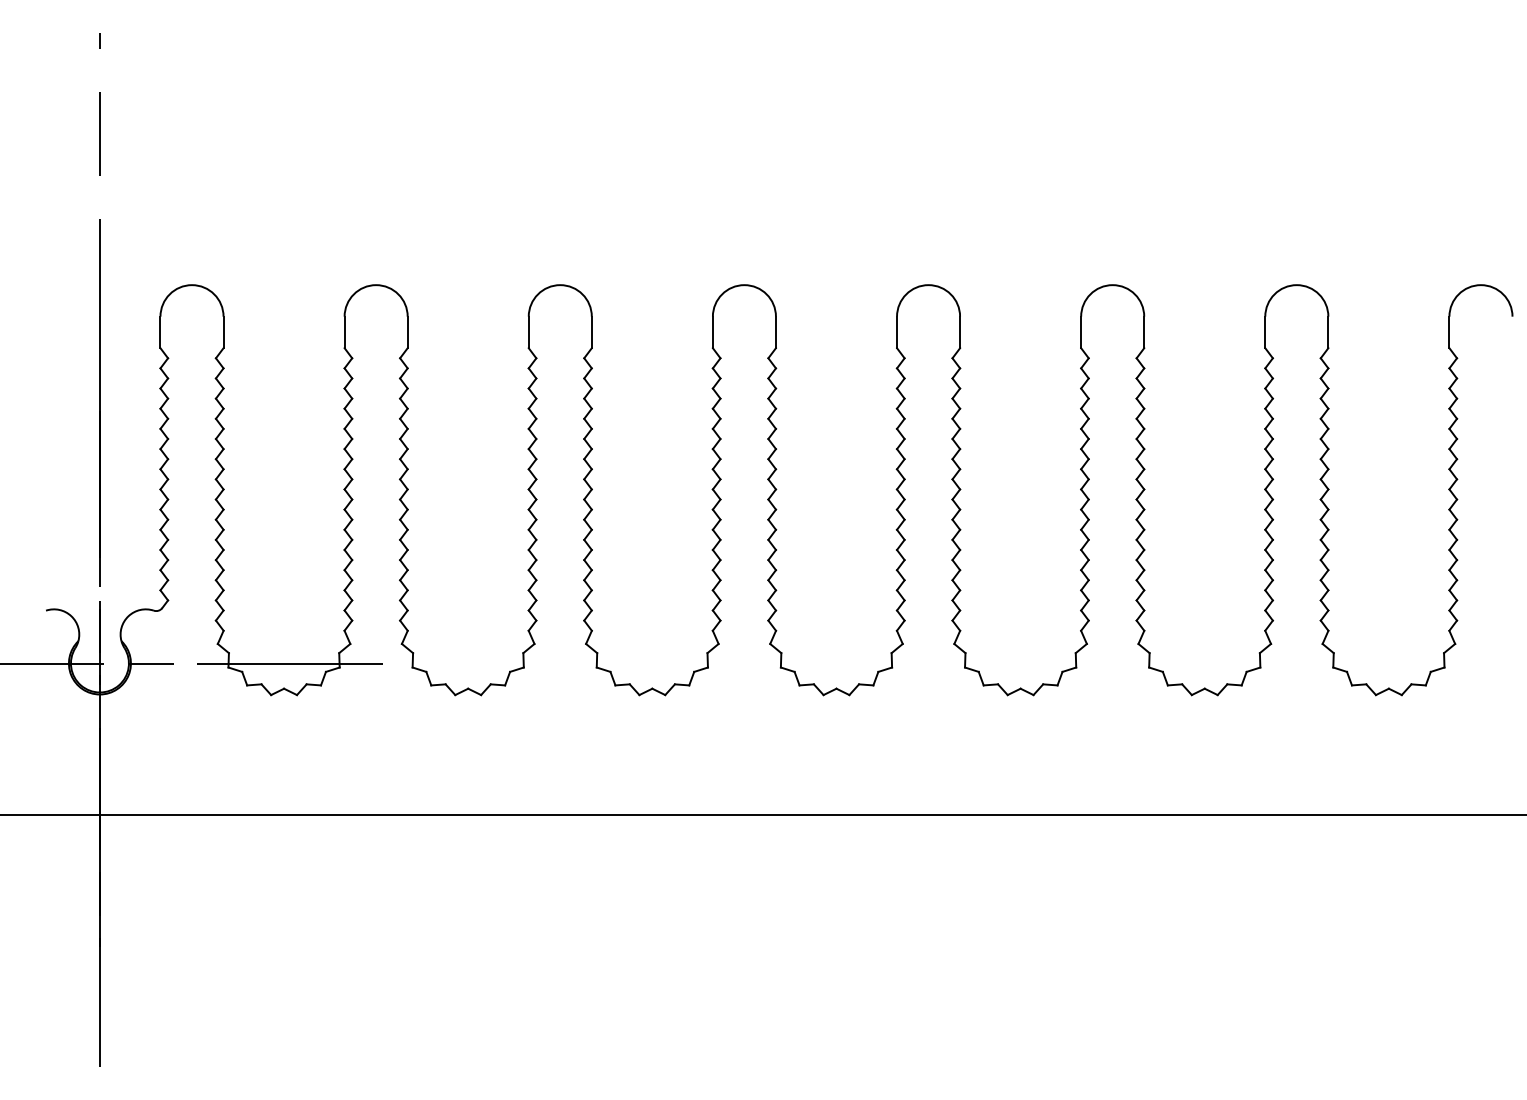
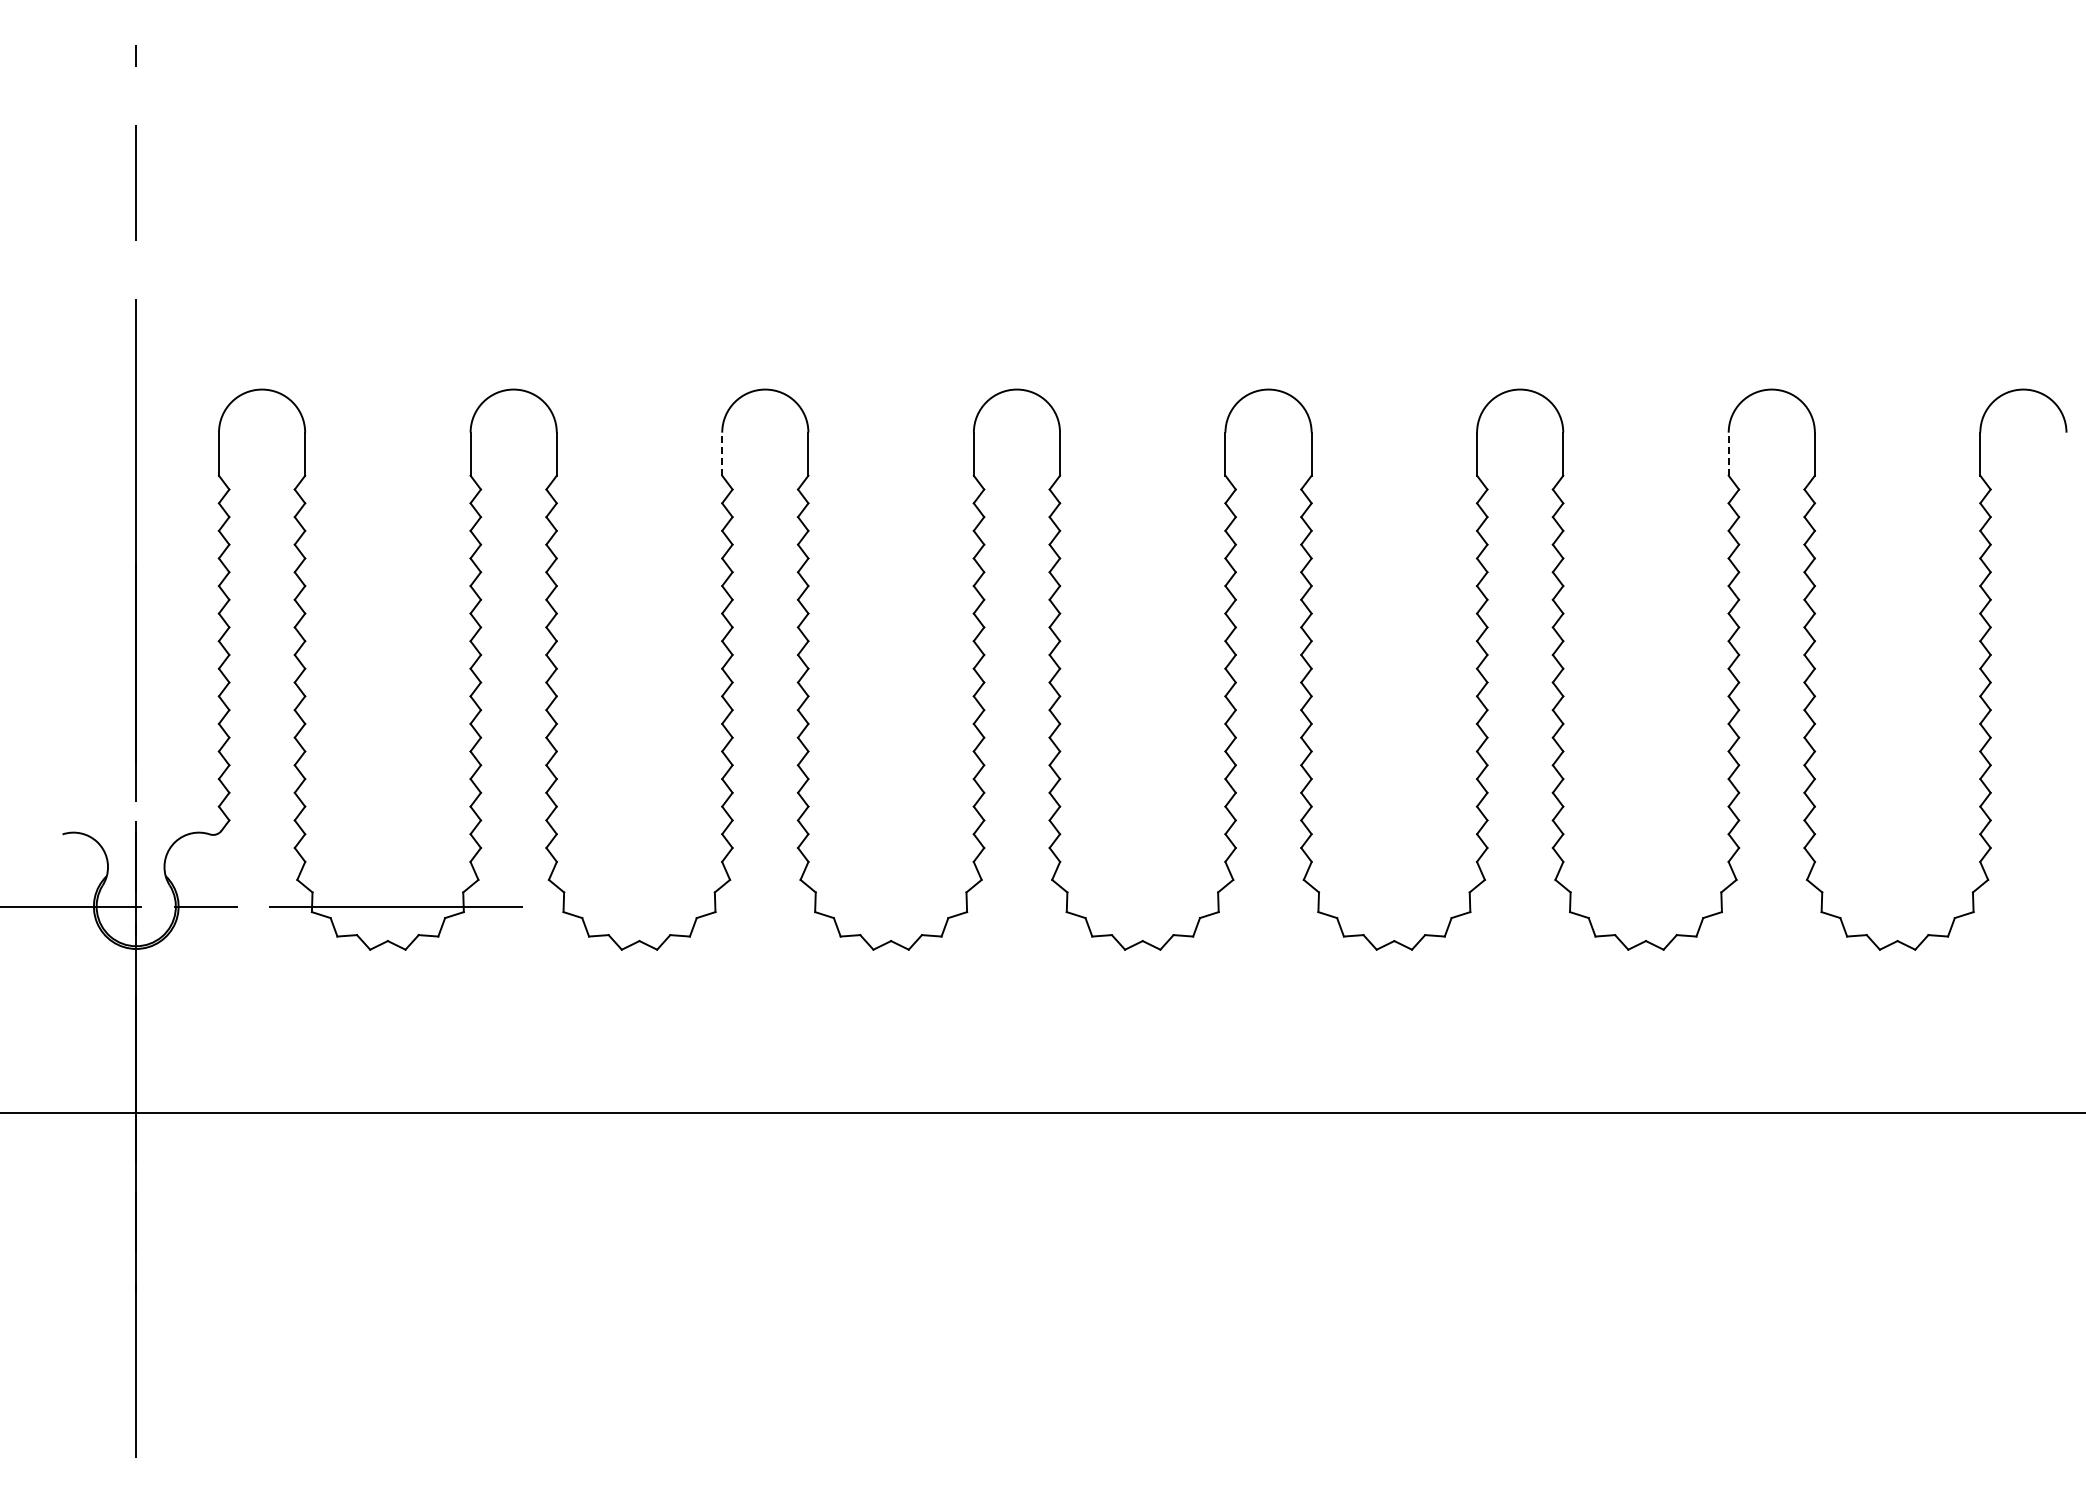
line: (528, 332) -> (722, 454), solid -> dashed
line: (1265, 332) -> (1728, 454), solid -> dashed

